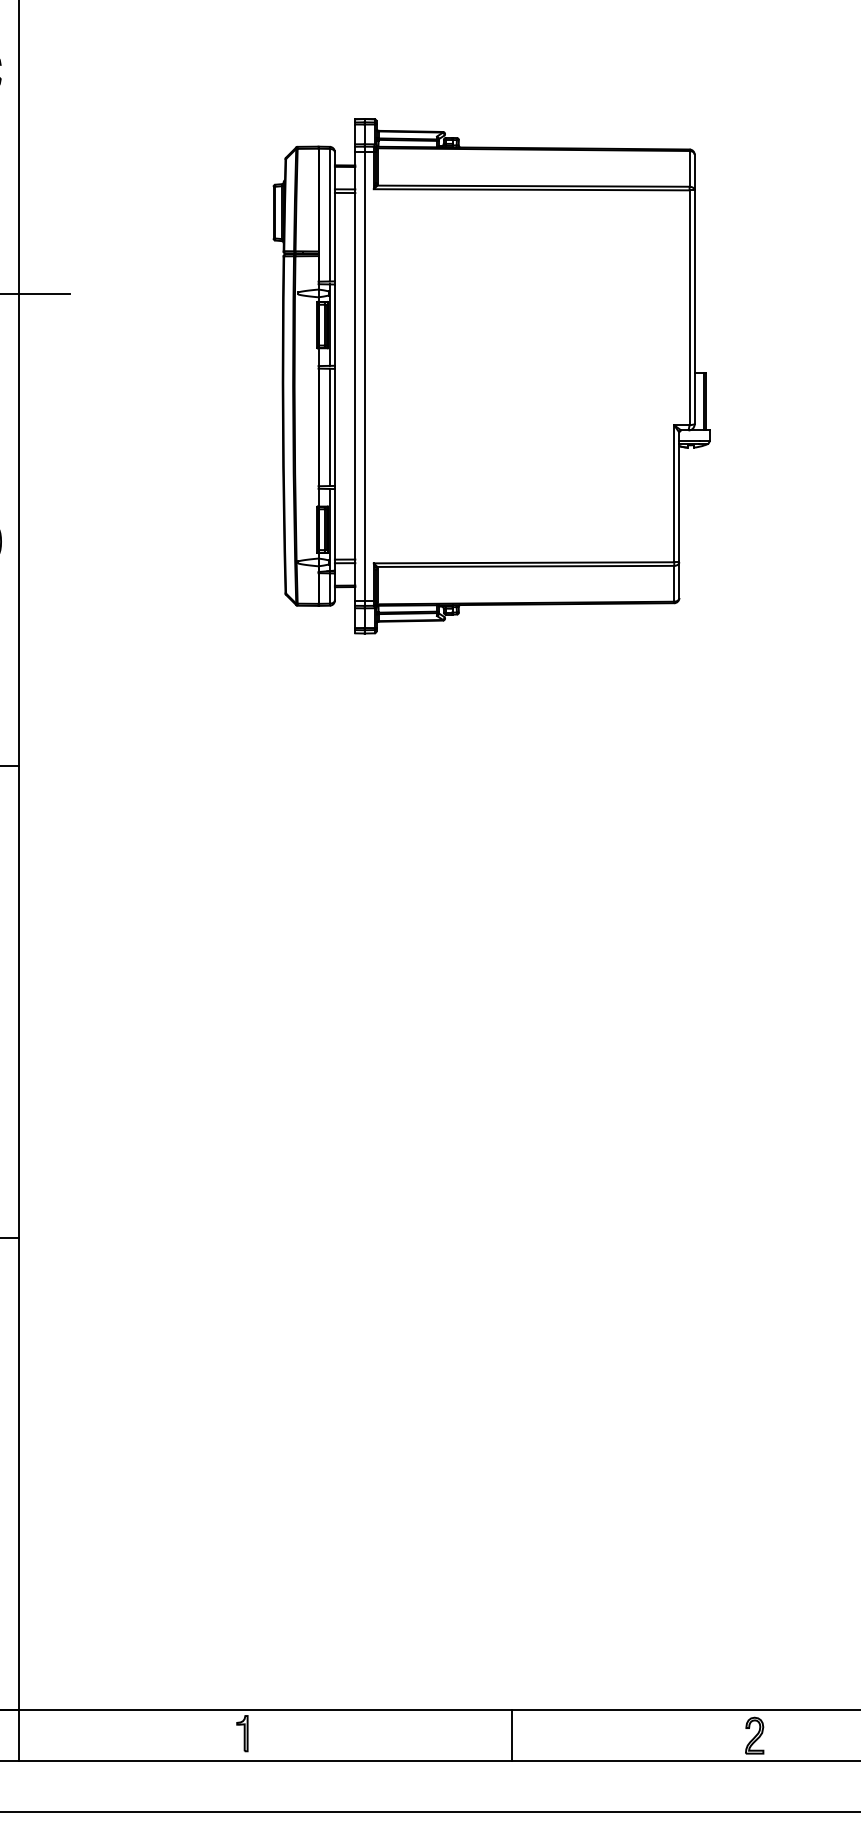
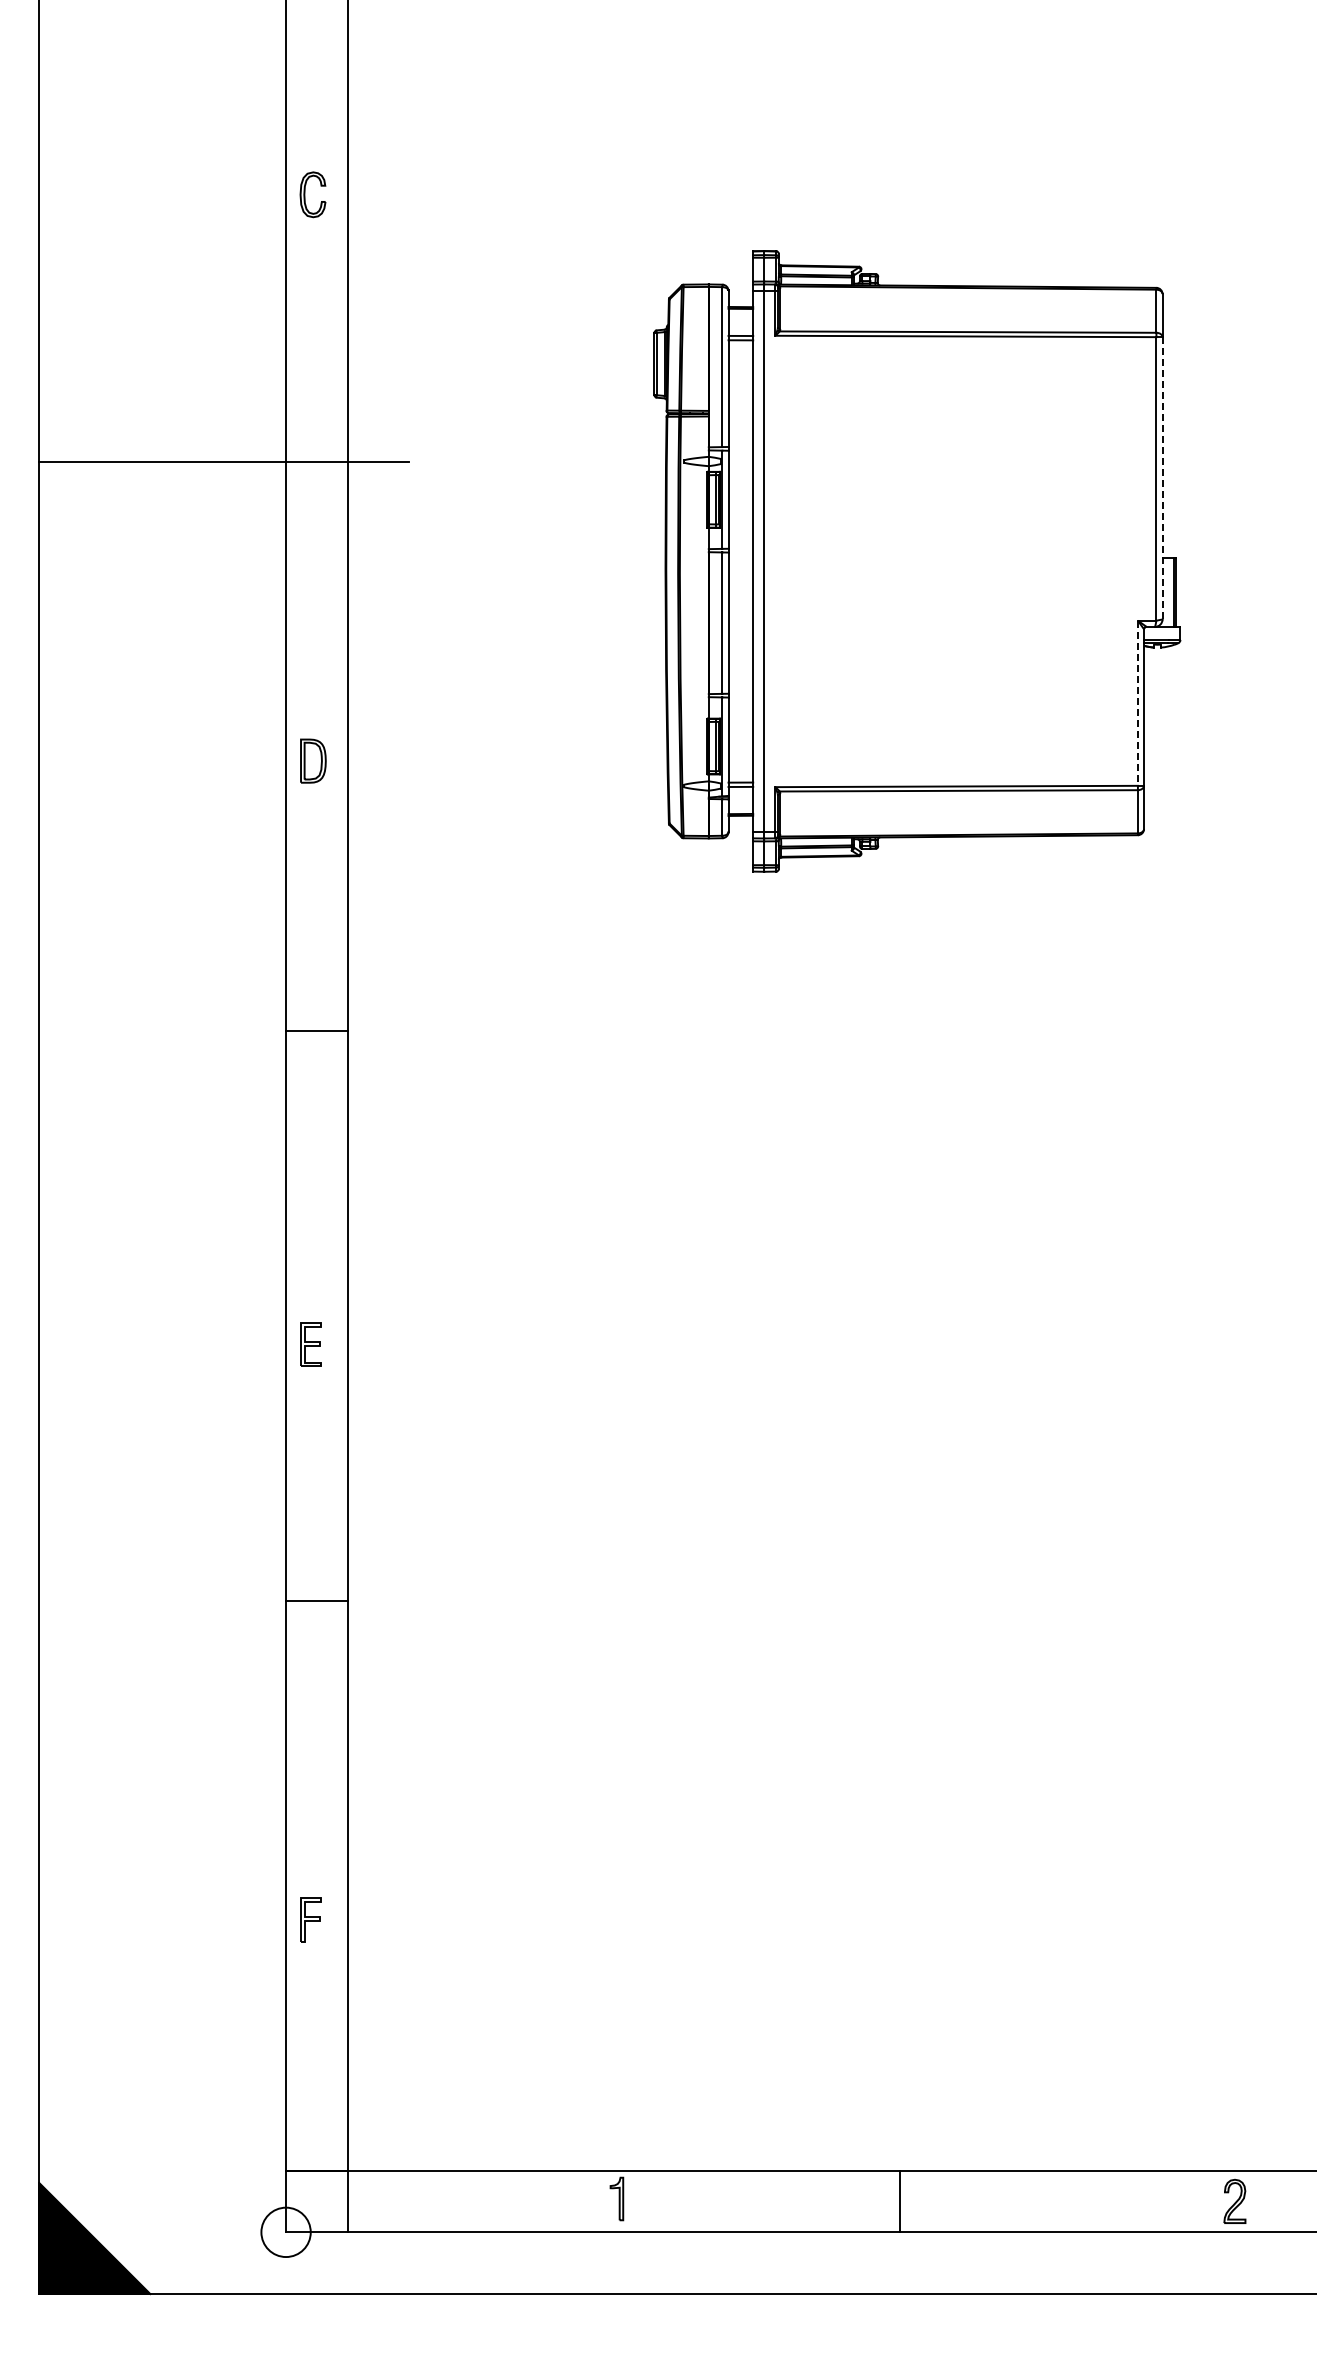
line: (694, 307) -> (1162, 478), solid -> dashed
line: (673, 494) -> (1137, 703), solid -> dashed
line: (511, 1735) -> (899, 2201), moved

